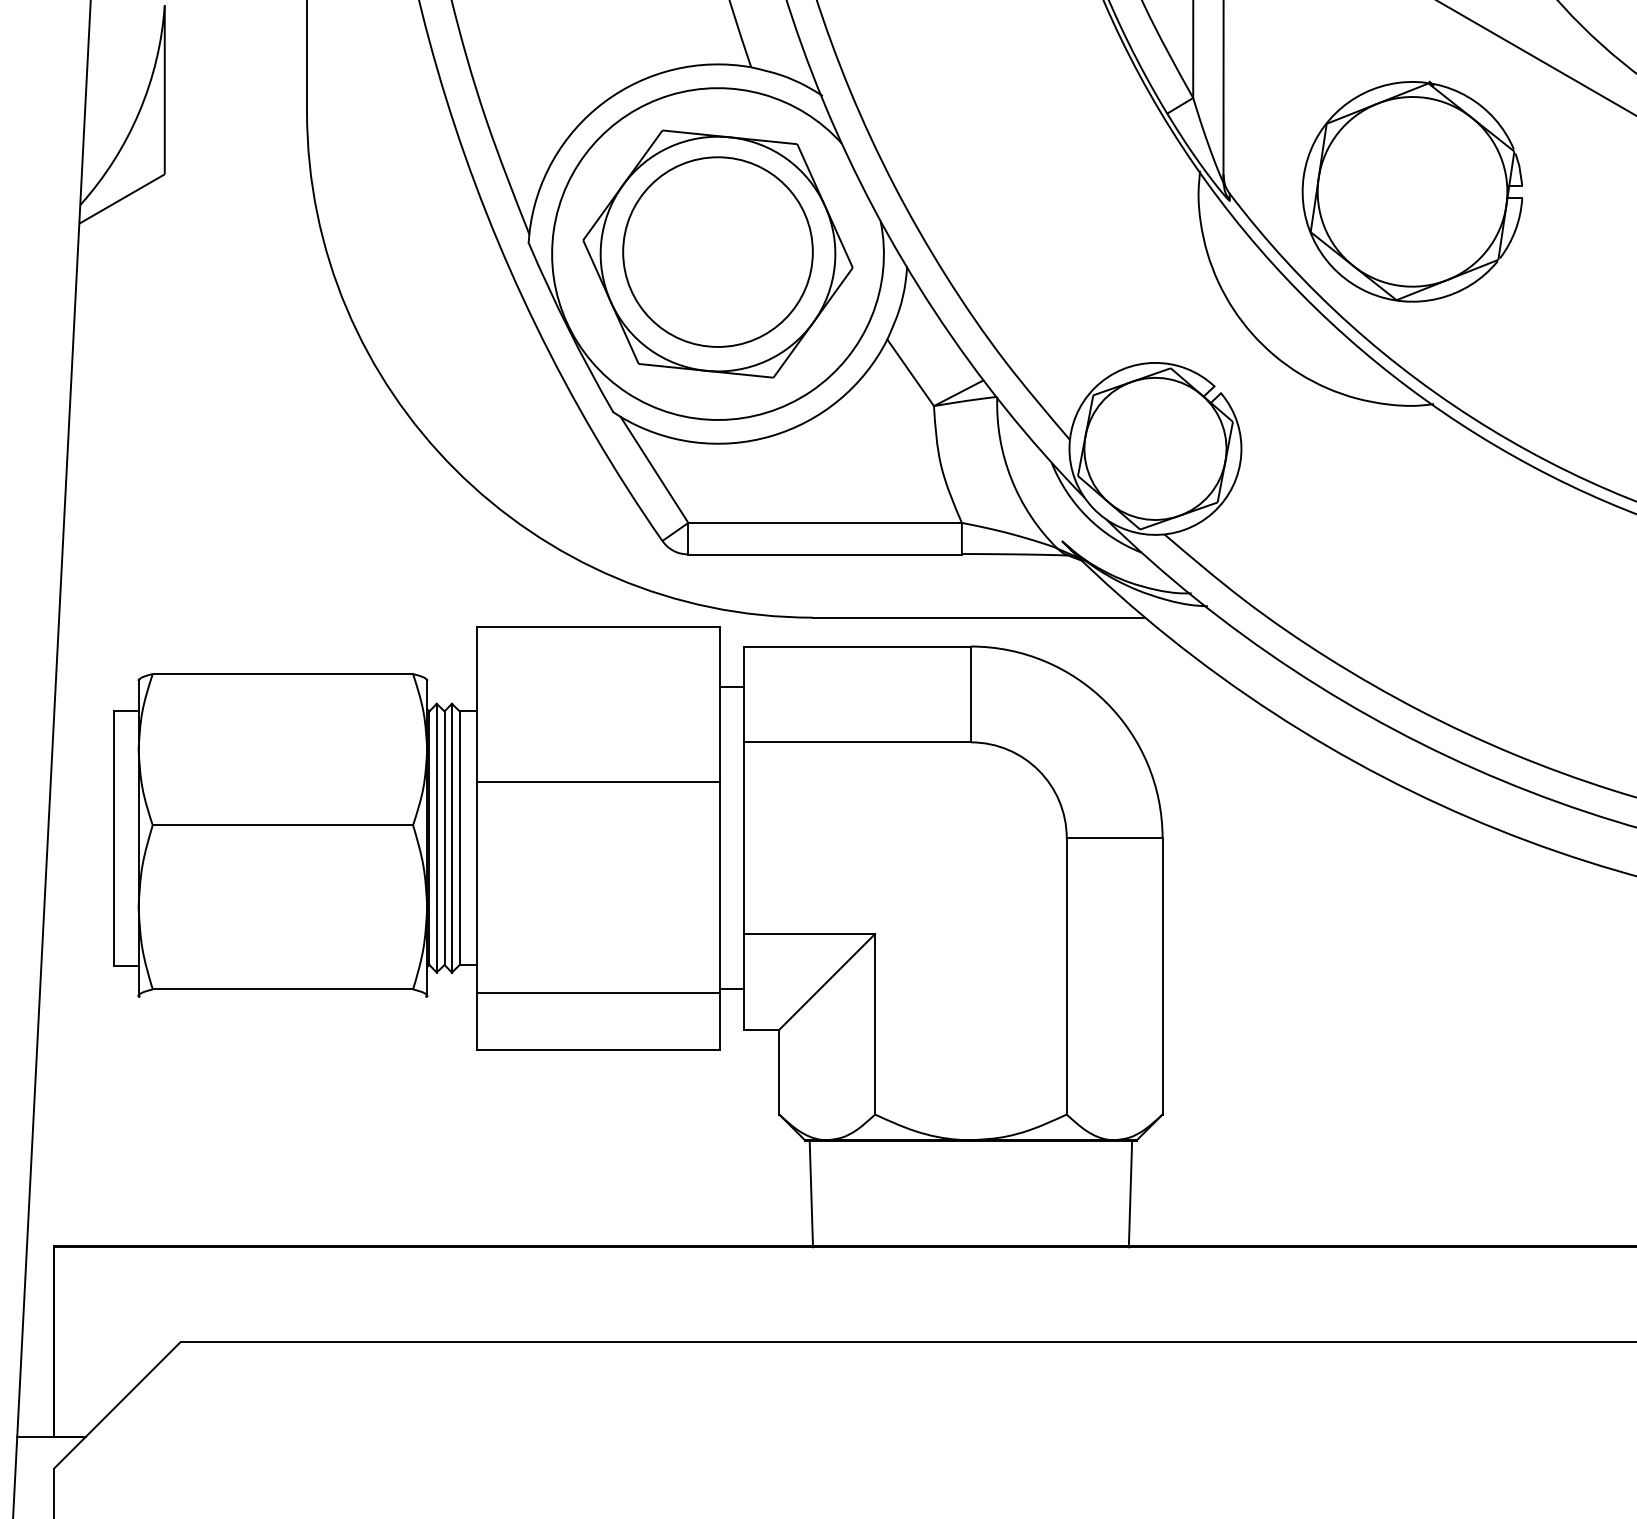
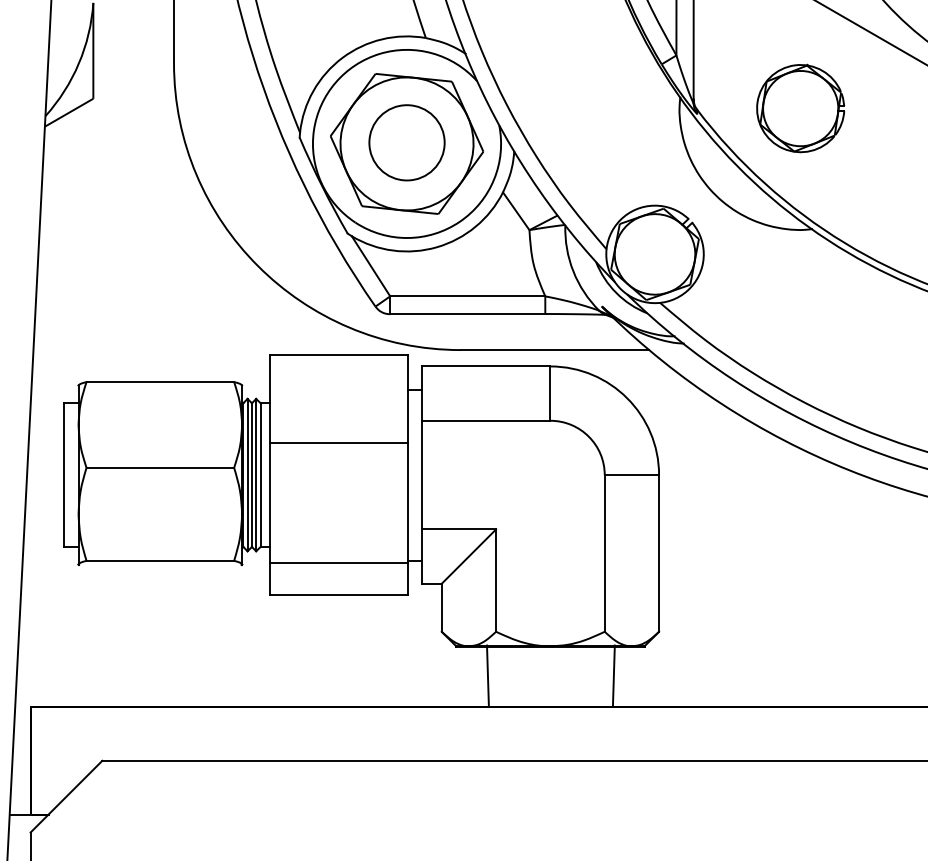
part: (1412, 191) -> (800, 108), size x0.7
circle: (717, 251) -> (406, 142), size x0.7
line: (810, 1193) -> (487, 675), moved
line: (1129, 1193) -> (613, 675), moved

